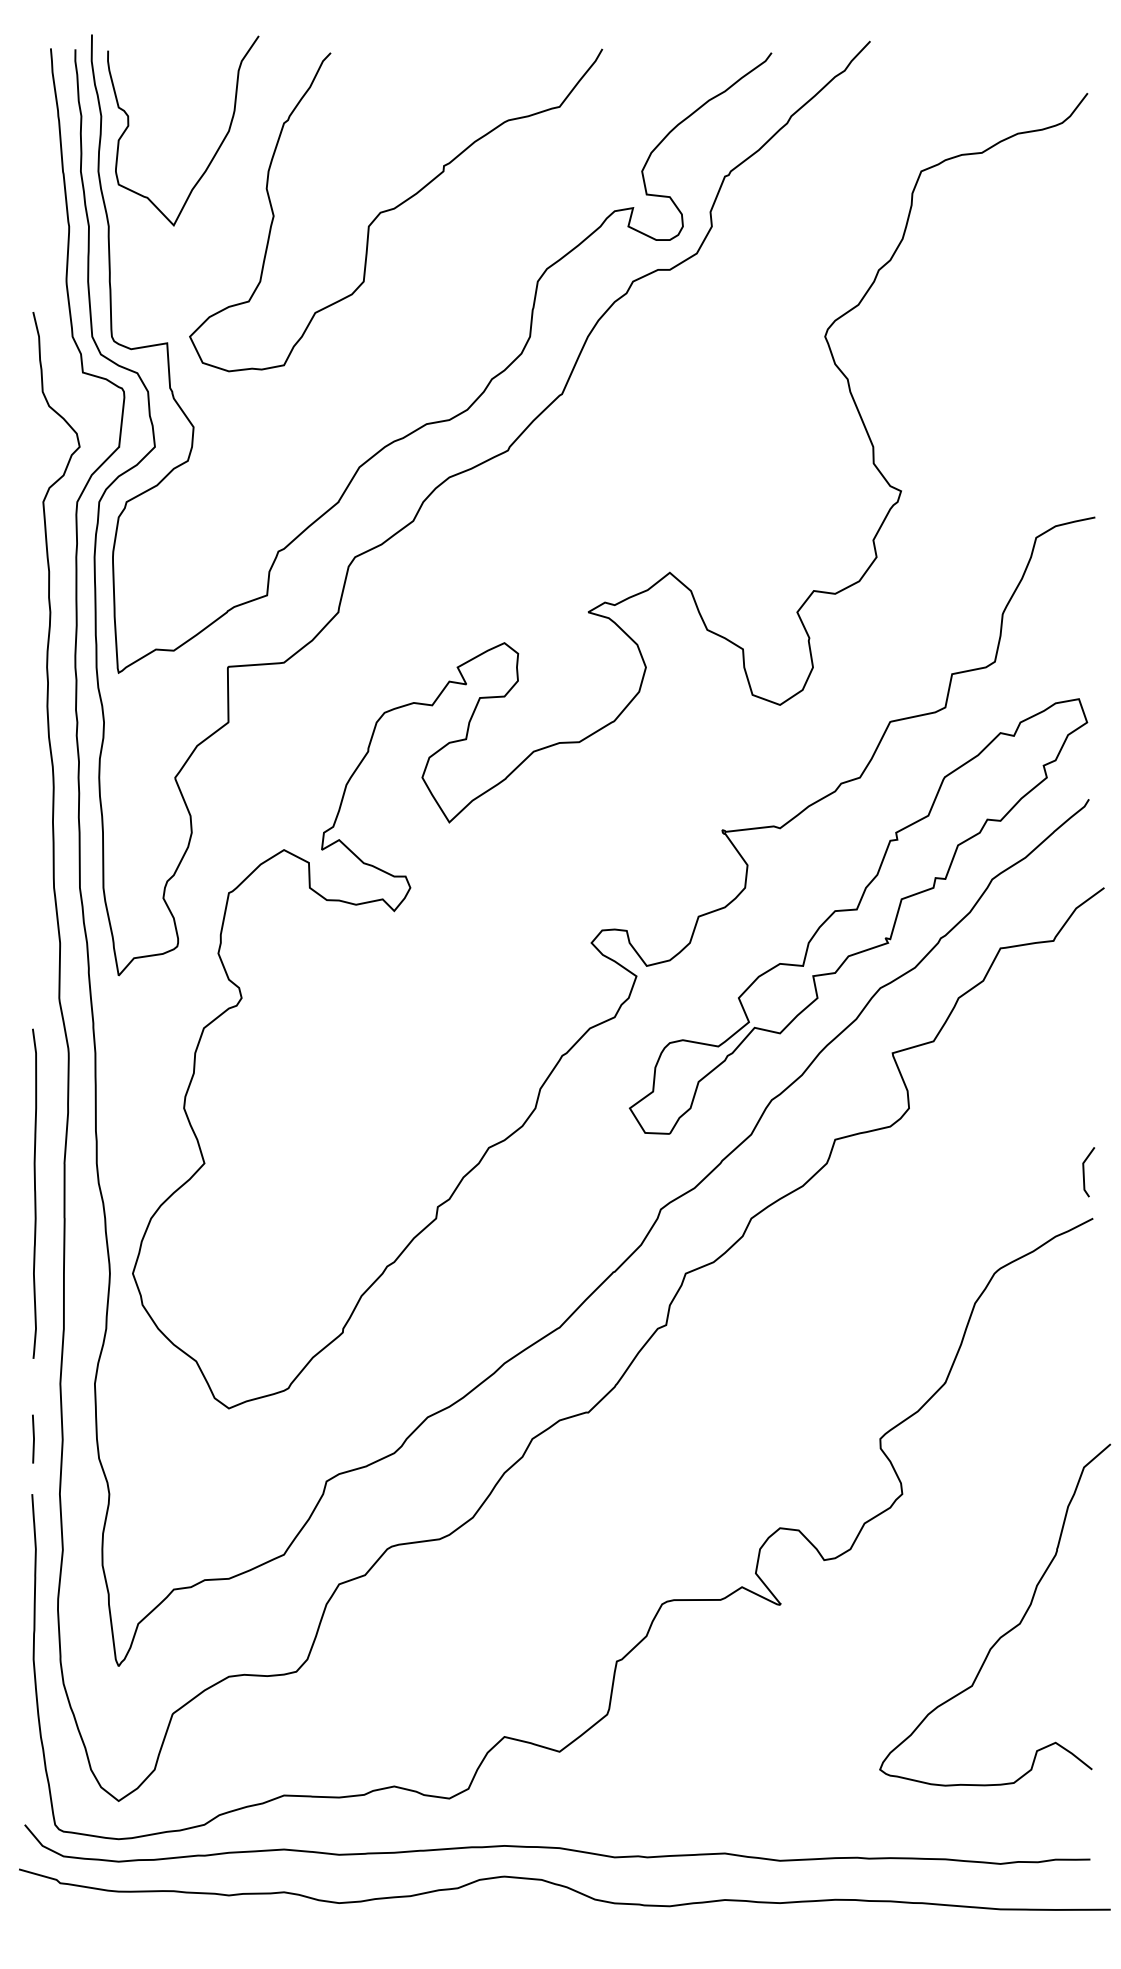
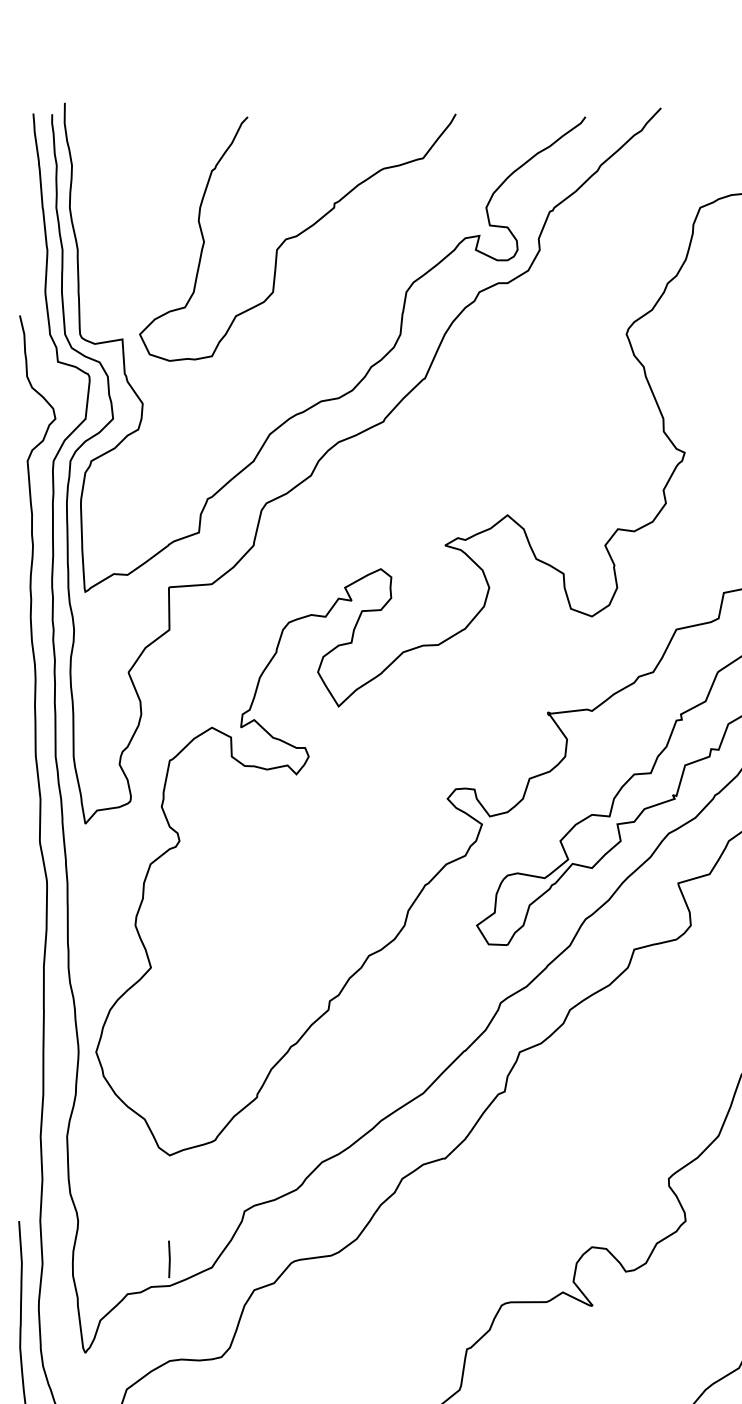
curve: (217, 148) -> (161, 190), removed
curve: (34, 1193) -> (20, 990), removed
line: (33, 1438) -> (169, 1258), moved

